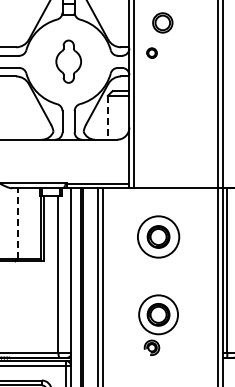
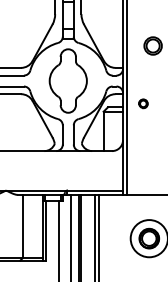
part: (151, 52) -> (142, 103), moved
part: (68, 61) -> (68, 80), size x1.67
line: (107, 117) -> (103, 131), dashed -> solid
line: (17, 223) -> (22, 226), dashed -> solid

